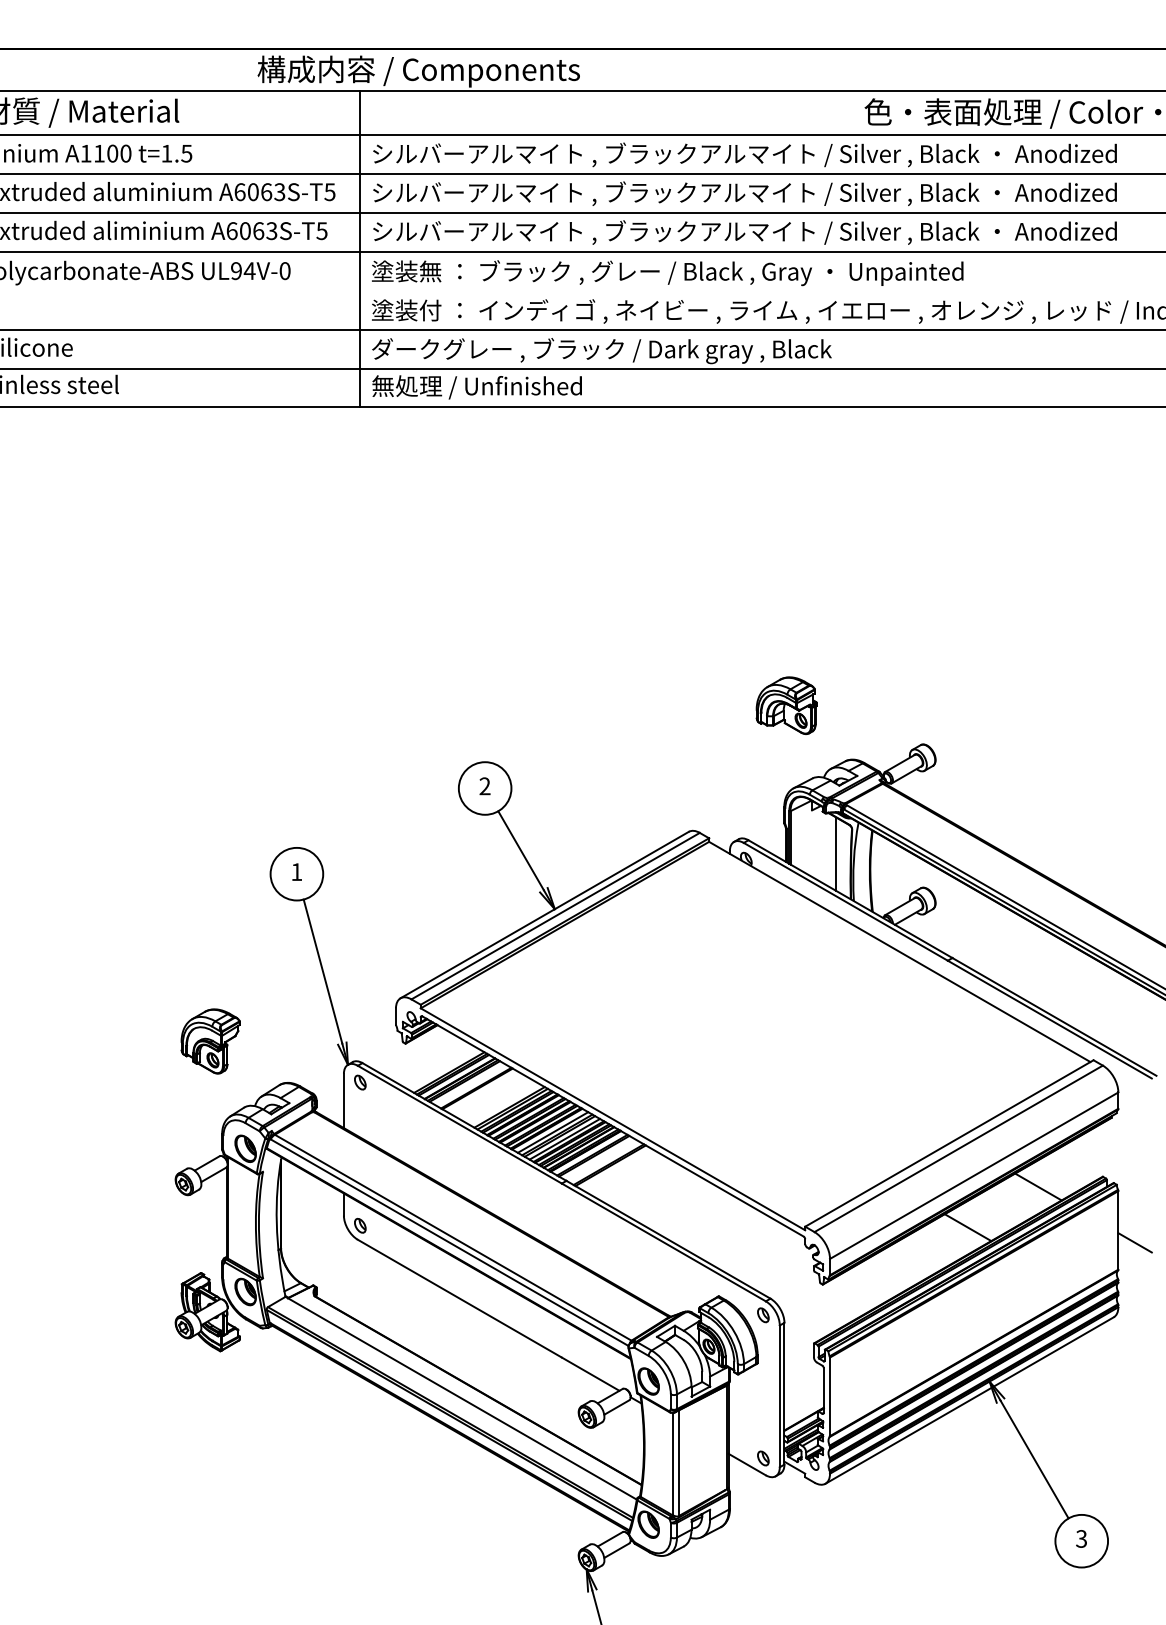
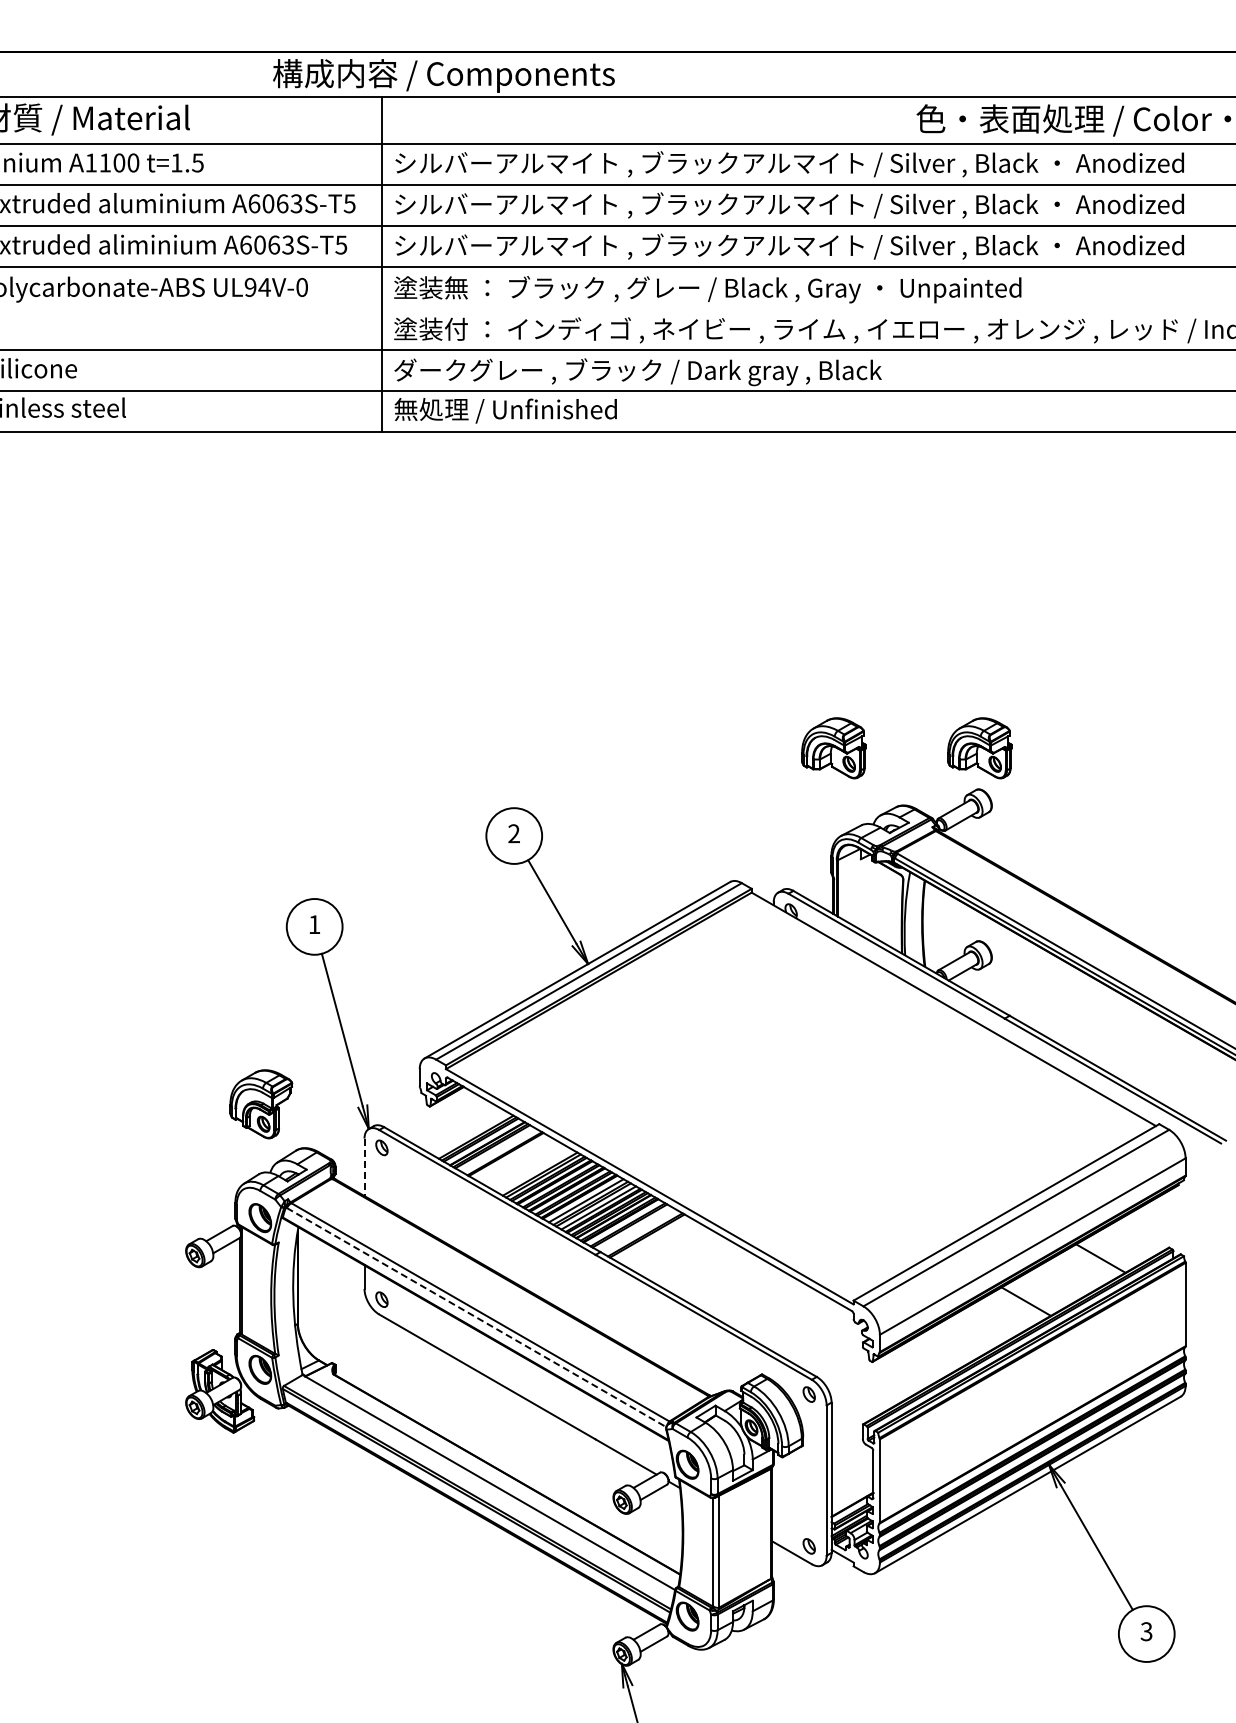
part: (923, 705) -> (979, 748), added
line: (836, 854) -> (886, 905), removed
part: (210, 1041) -> (261, 1104), moved
line: (343, 1101) -> (364, 1167), solid -> dashed
line: (449, 1242) -> (476, 1317), solid -> dashed
line: (1135, 1242) -> (1203, 1317), removed

